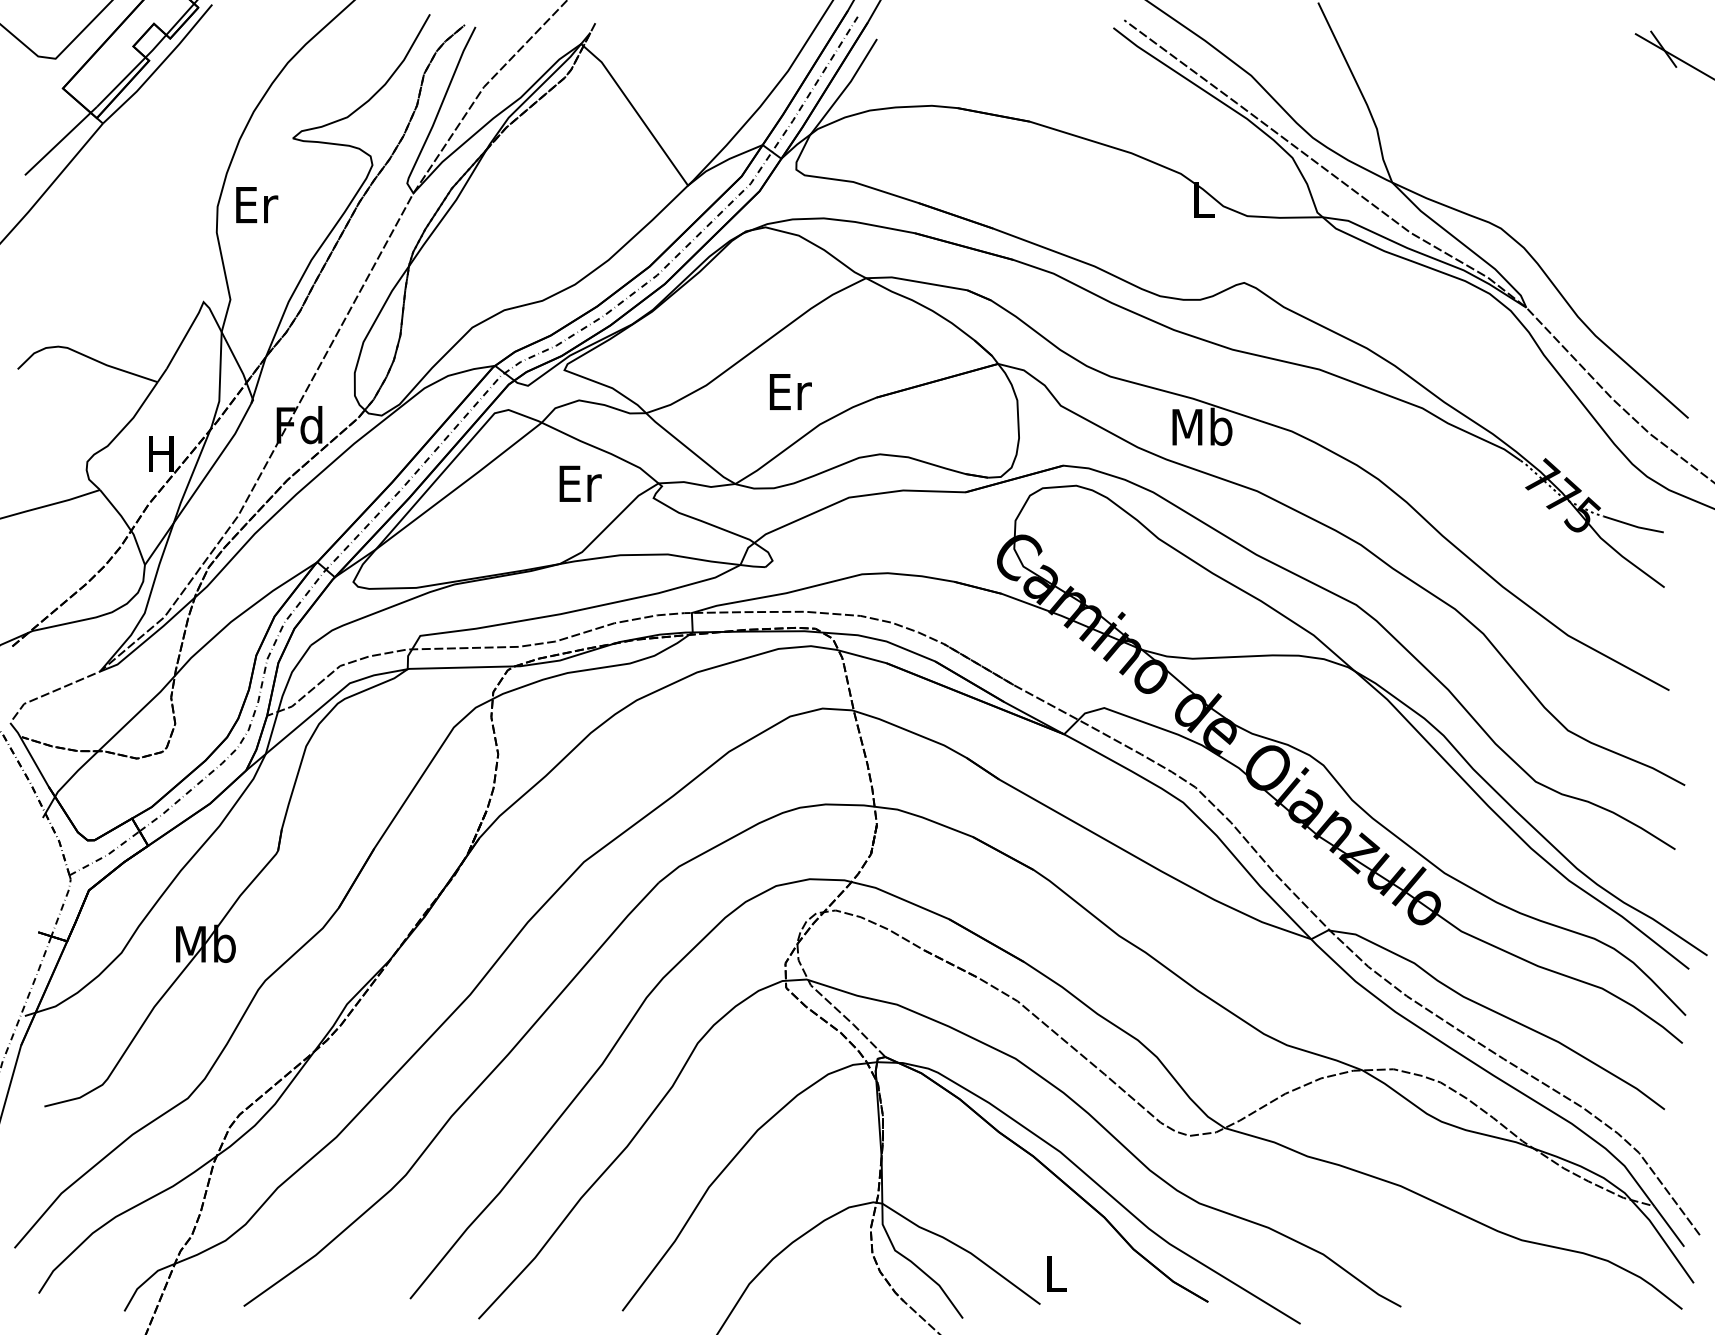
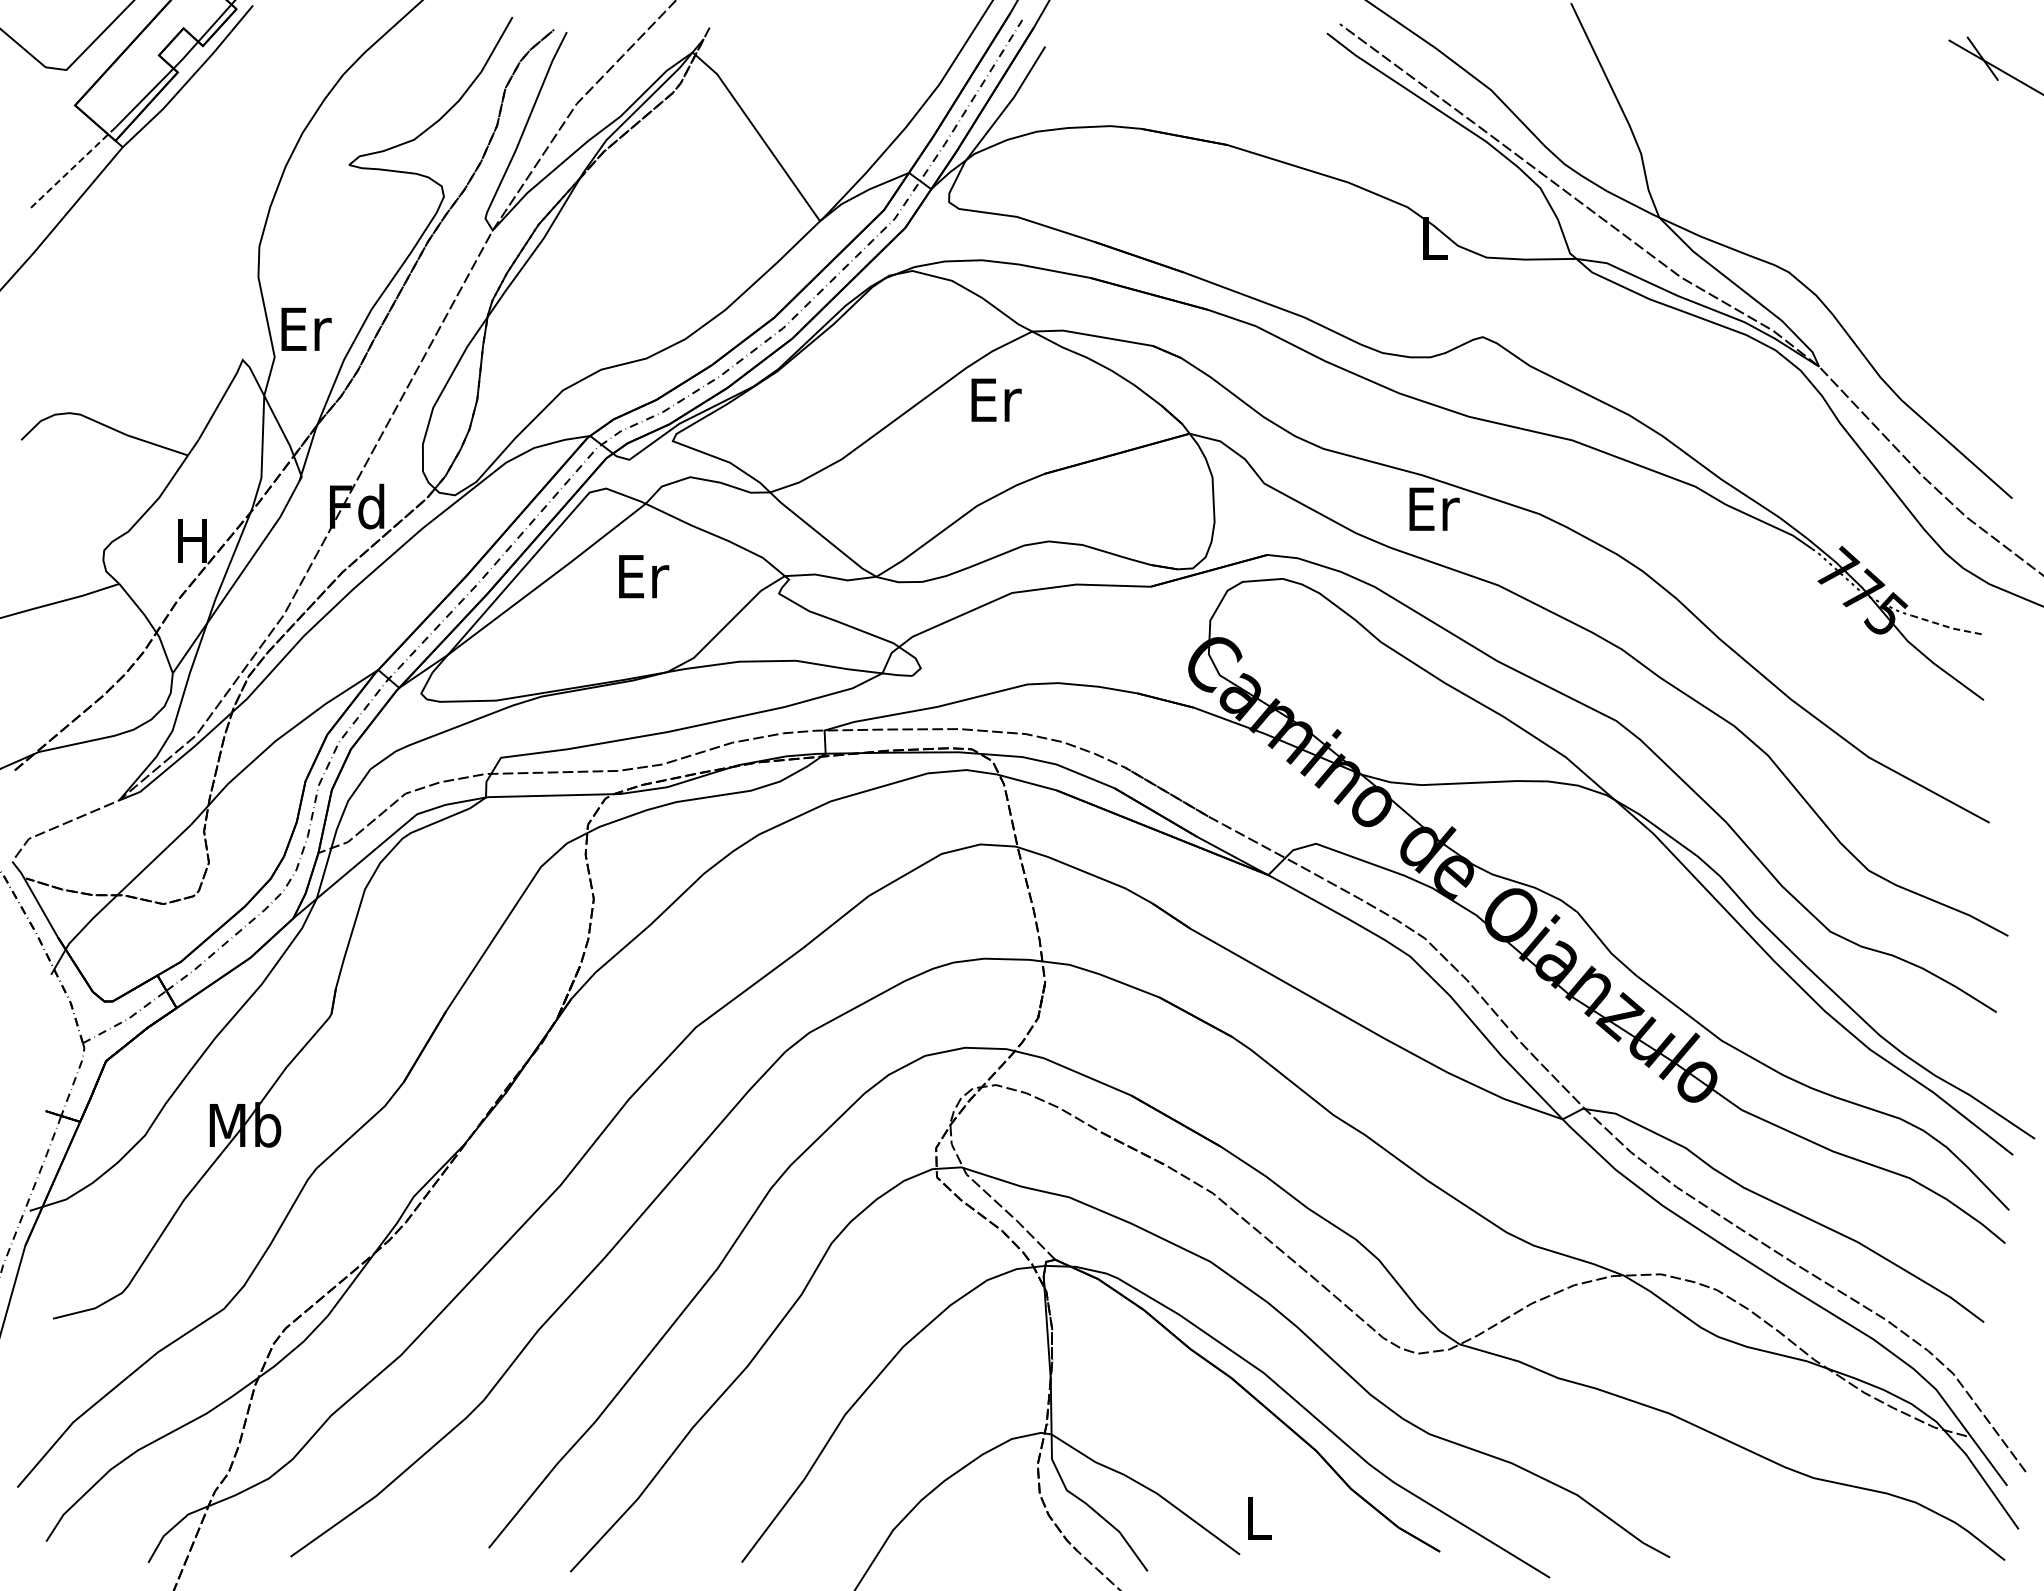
line: (60, 141) -> (72, 168), solid -> dashed
text: (257, 204) -> (306, 328), moved
text: (790, 391) -> (996, 399), moved
text: (1201, 426) -> (1432, 508), Mb -> Er
text: (581, 483) -> (644, 576), moved
line: (1634, 525) -> (1947, 626), solid -> dashed

